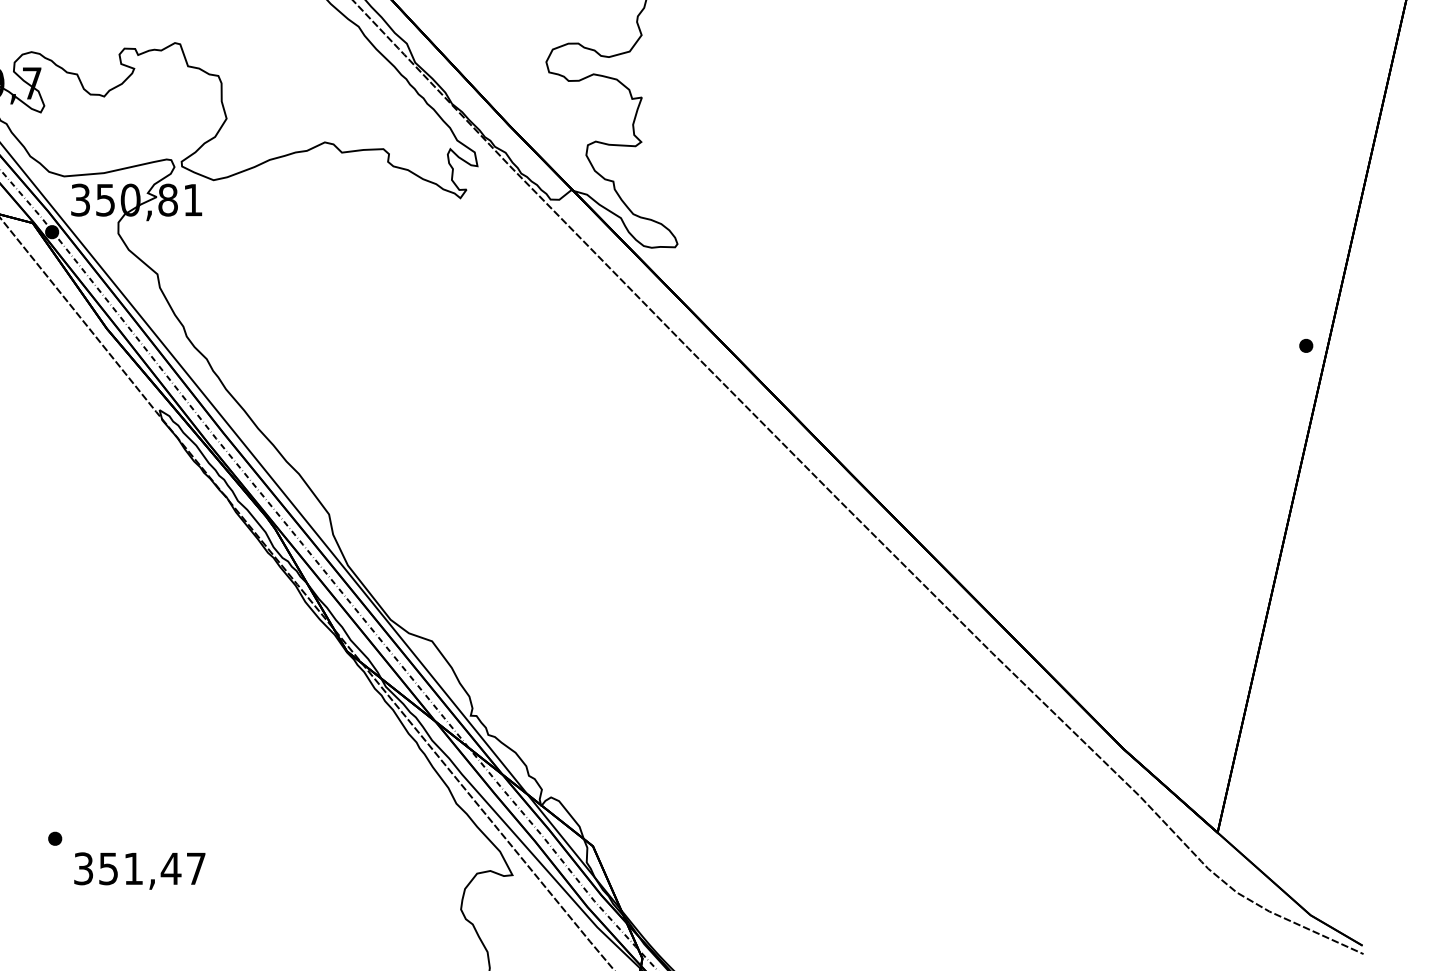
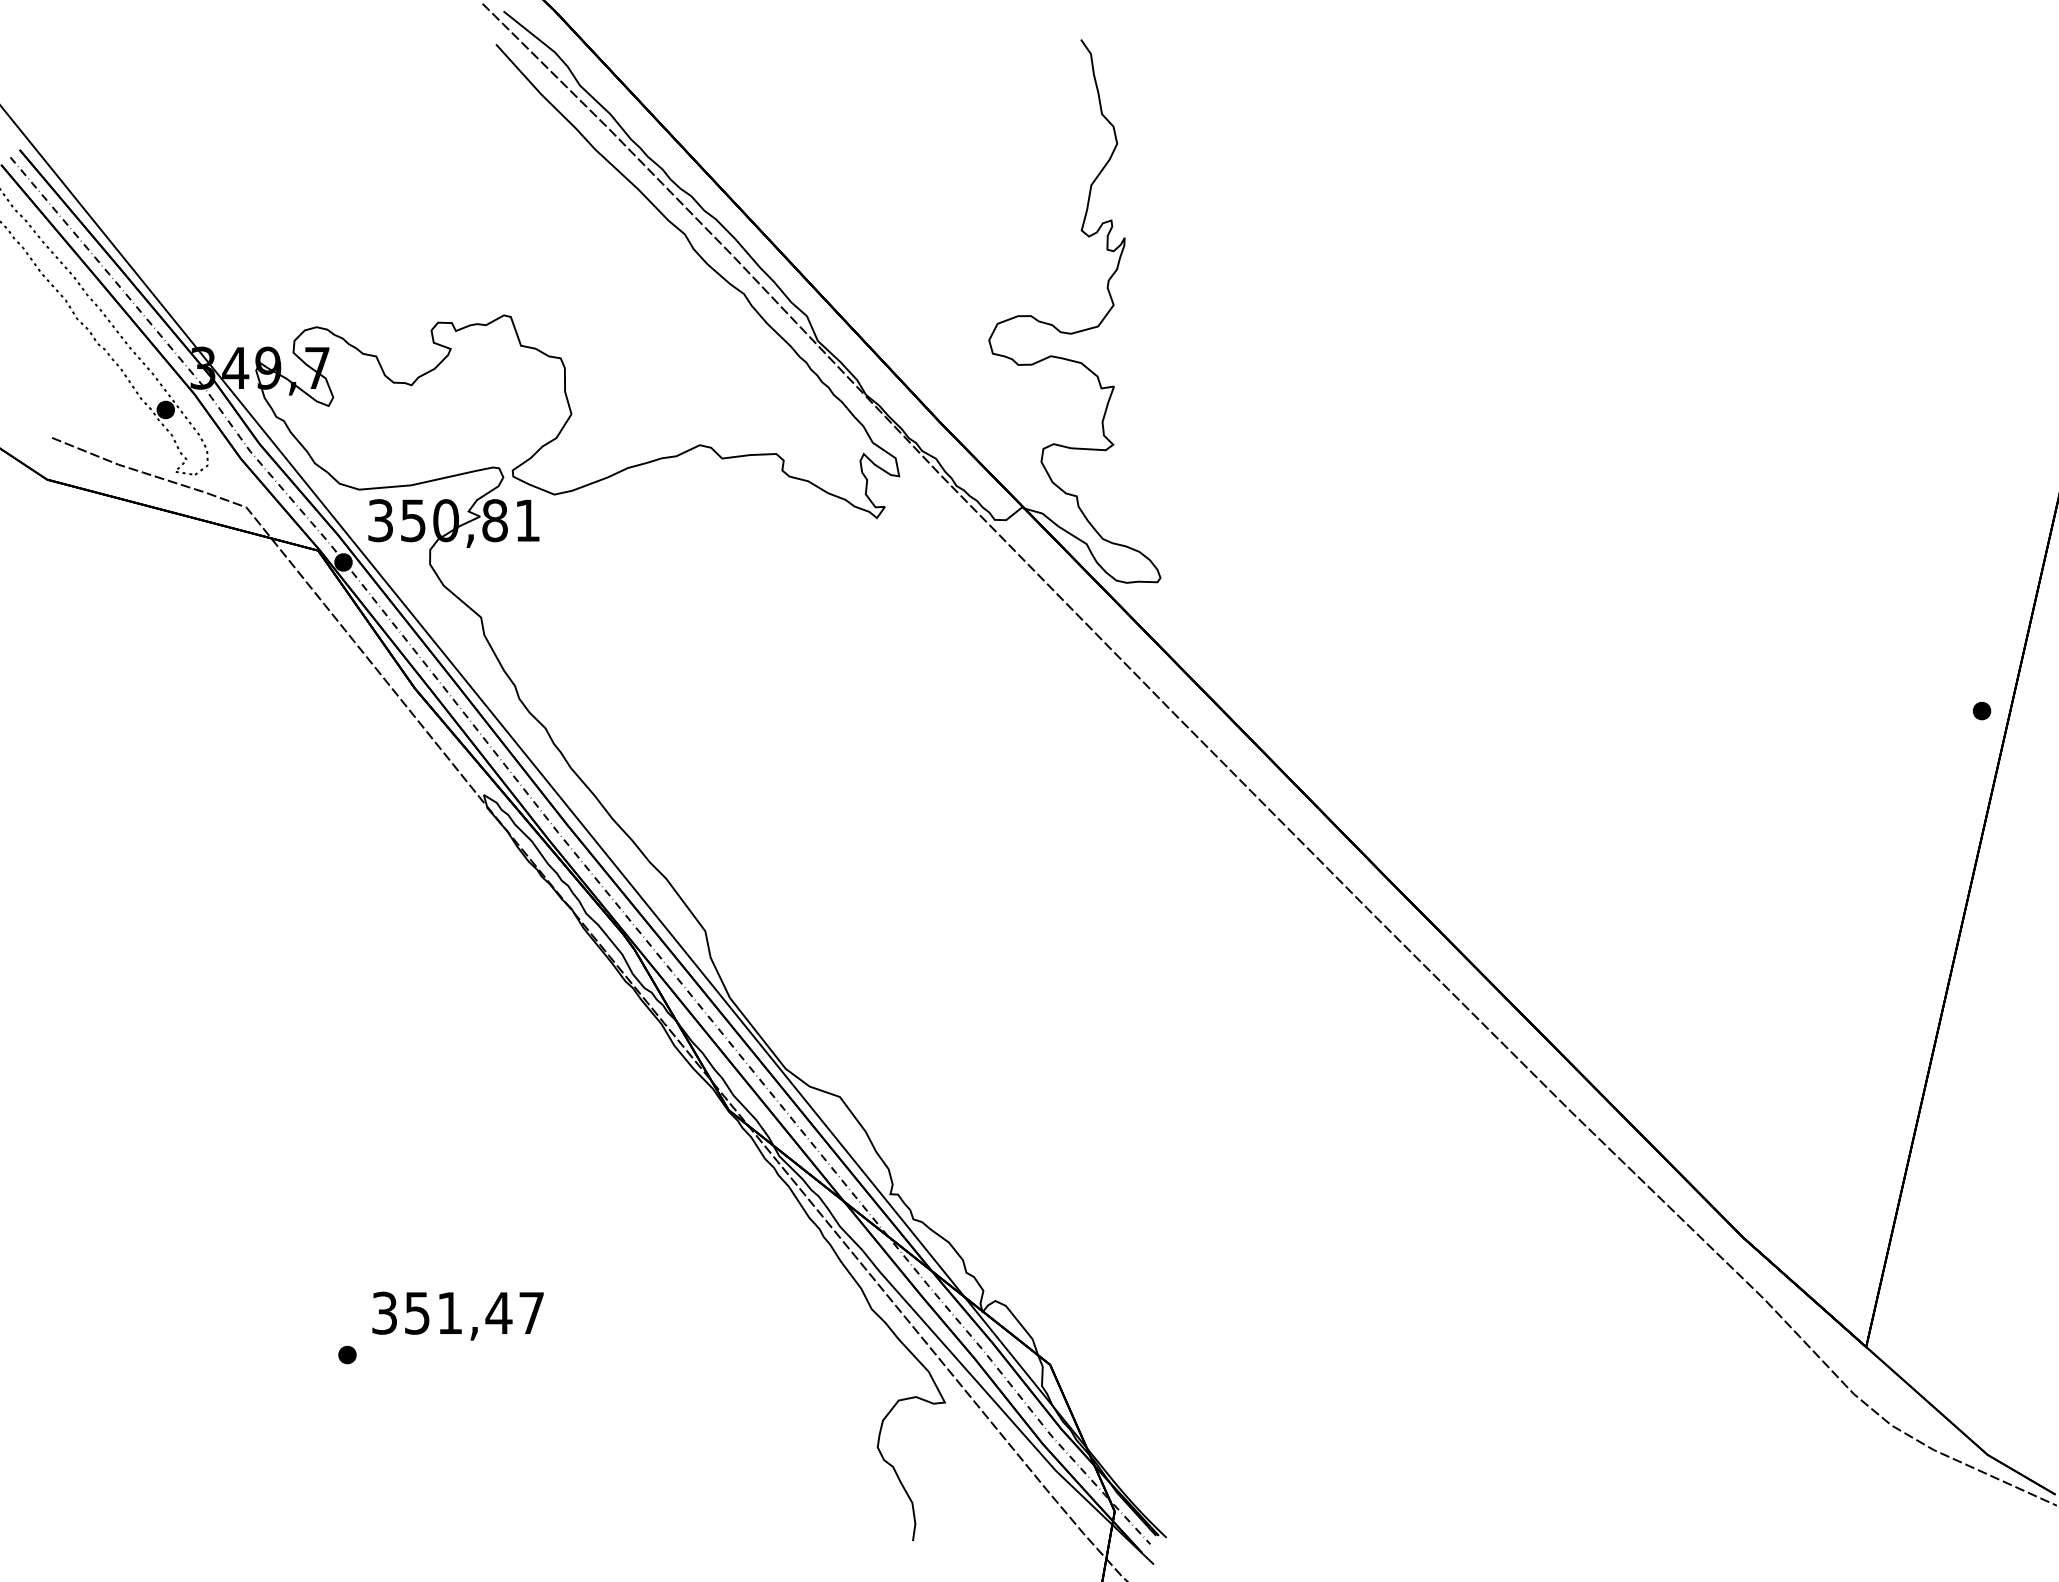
text: (139, 870) -> (457, 1315), moved

